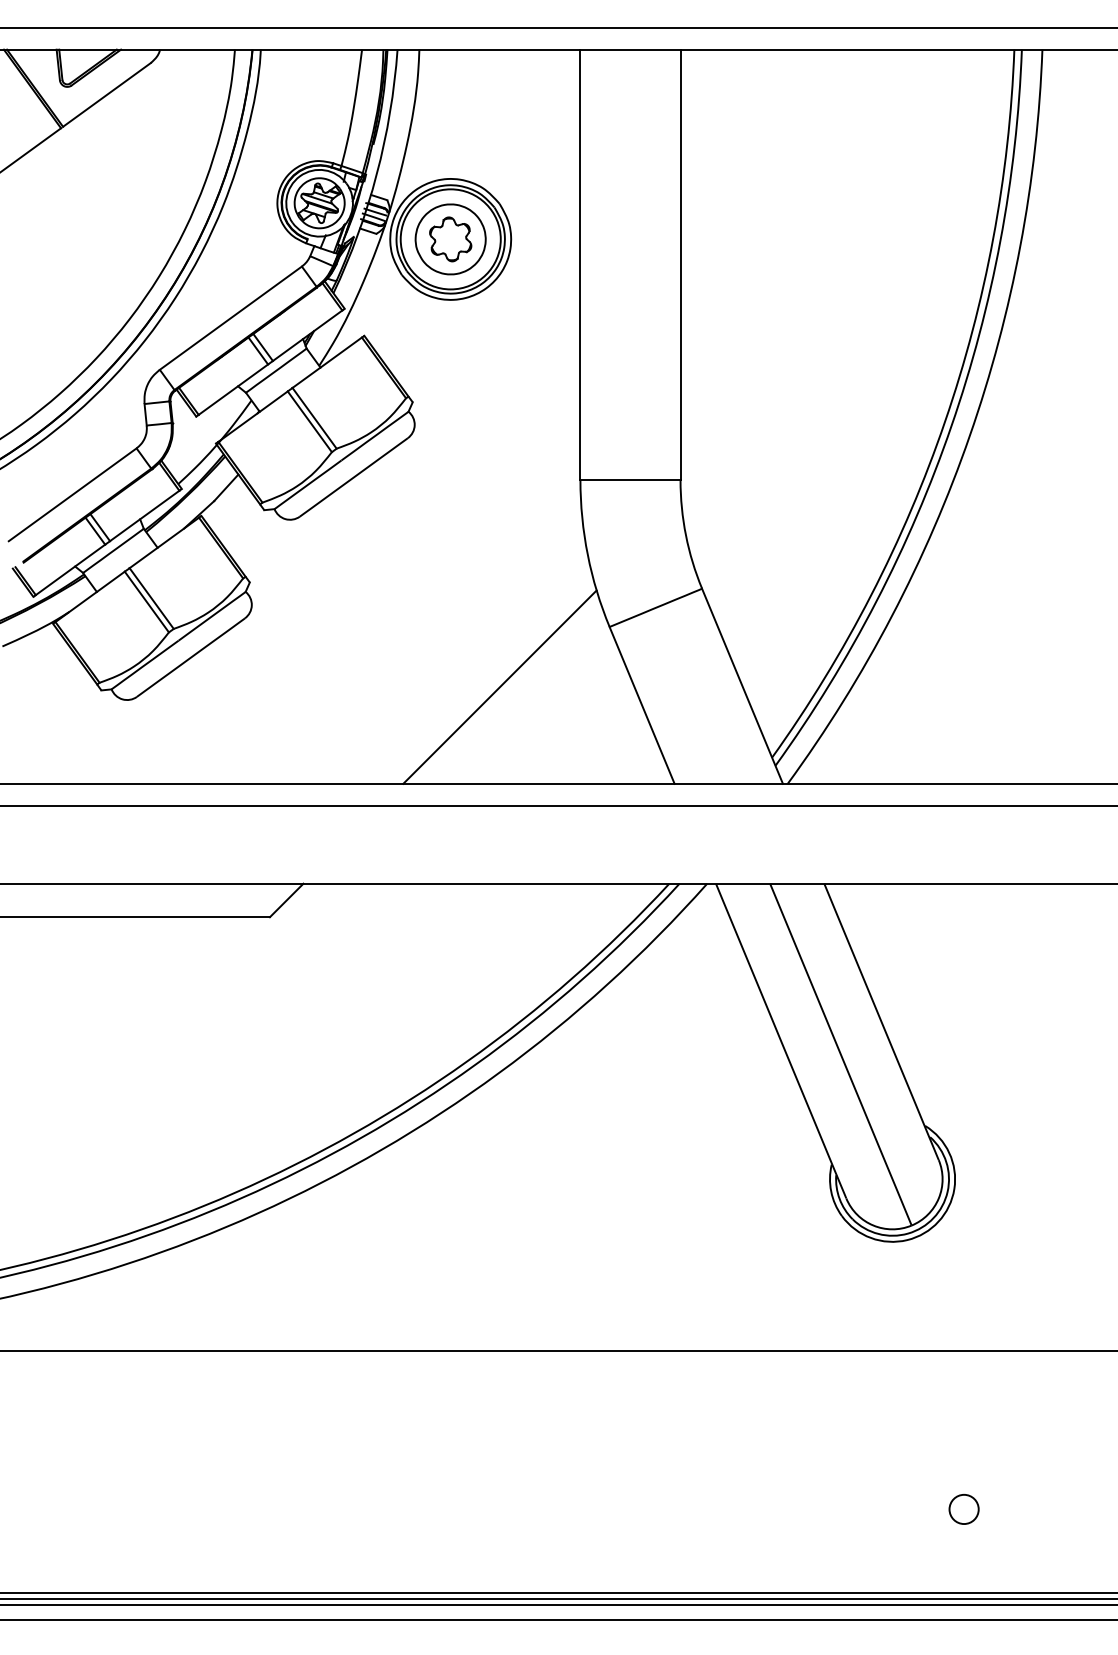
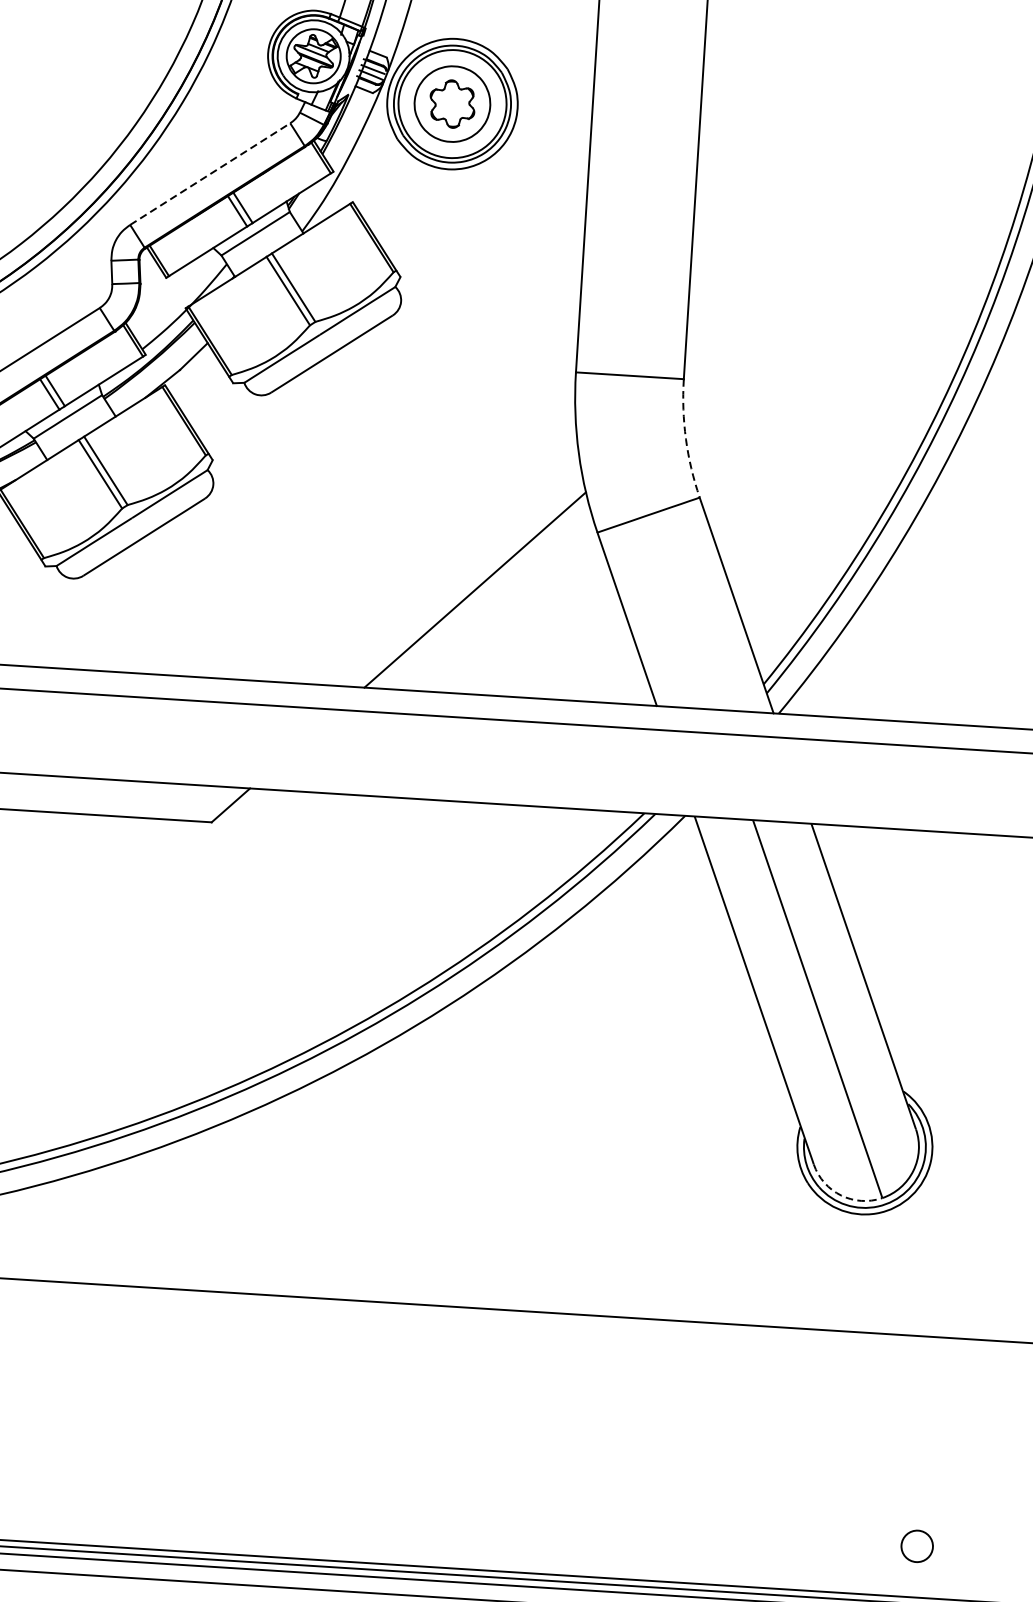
line: (230, 318) -> (209, 174), solid -> dashed
arc: (685, 535) -> (685, 439), solid -> dashed
arc: (873, 1225) -> (841, 1195), solid -> dashed
circle: (963, 1509) -> (916, 1546), moved

